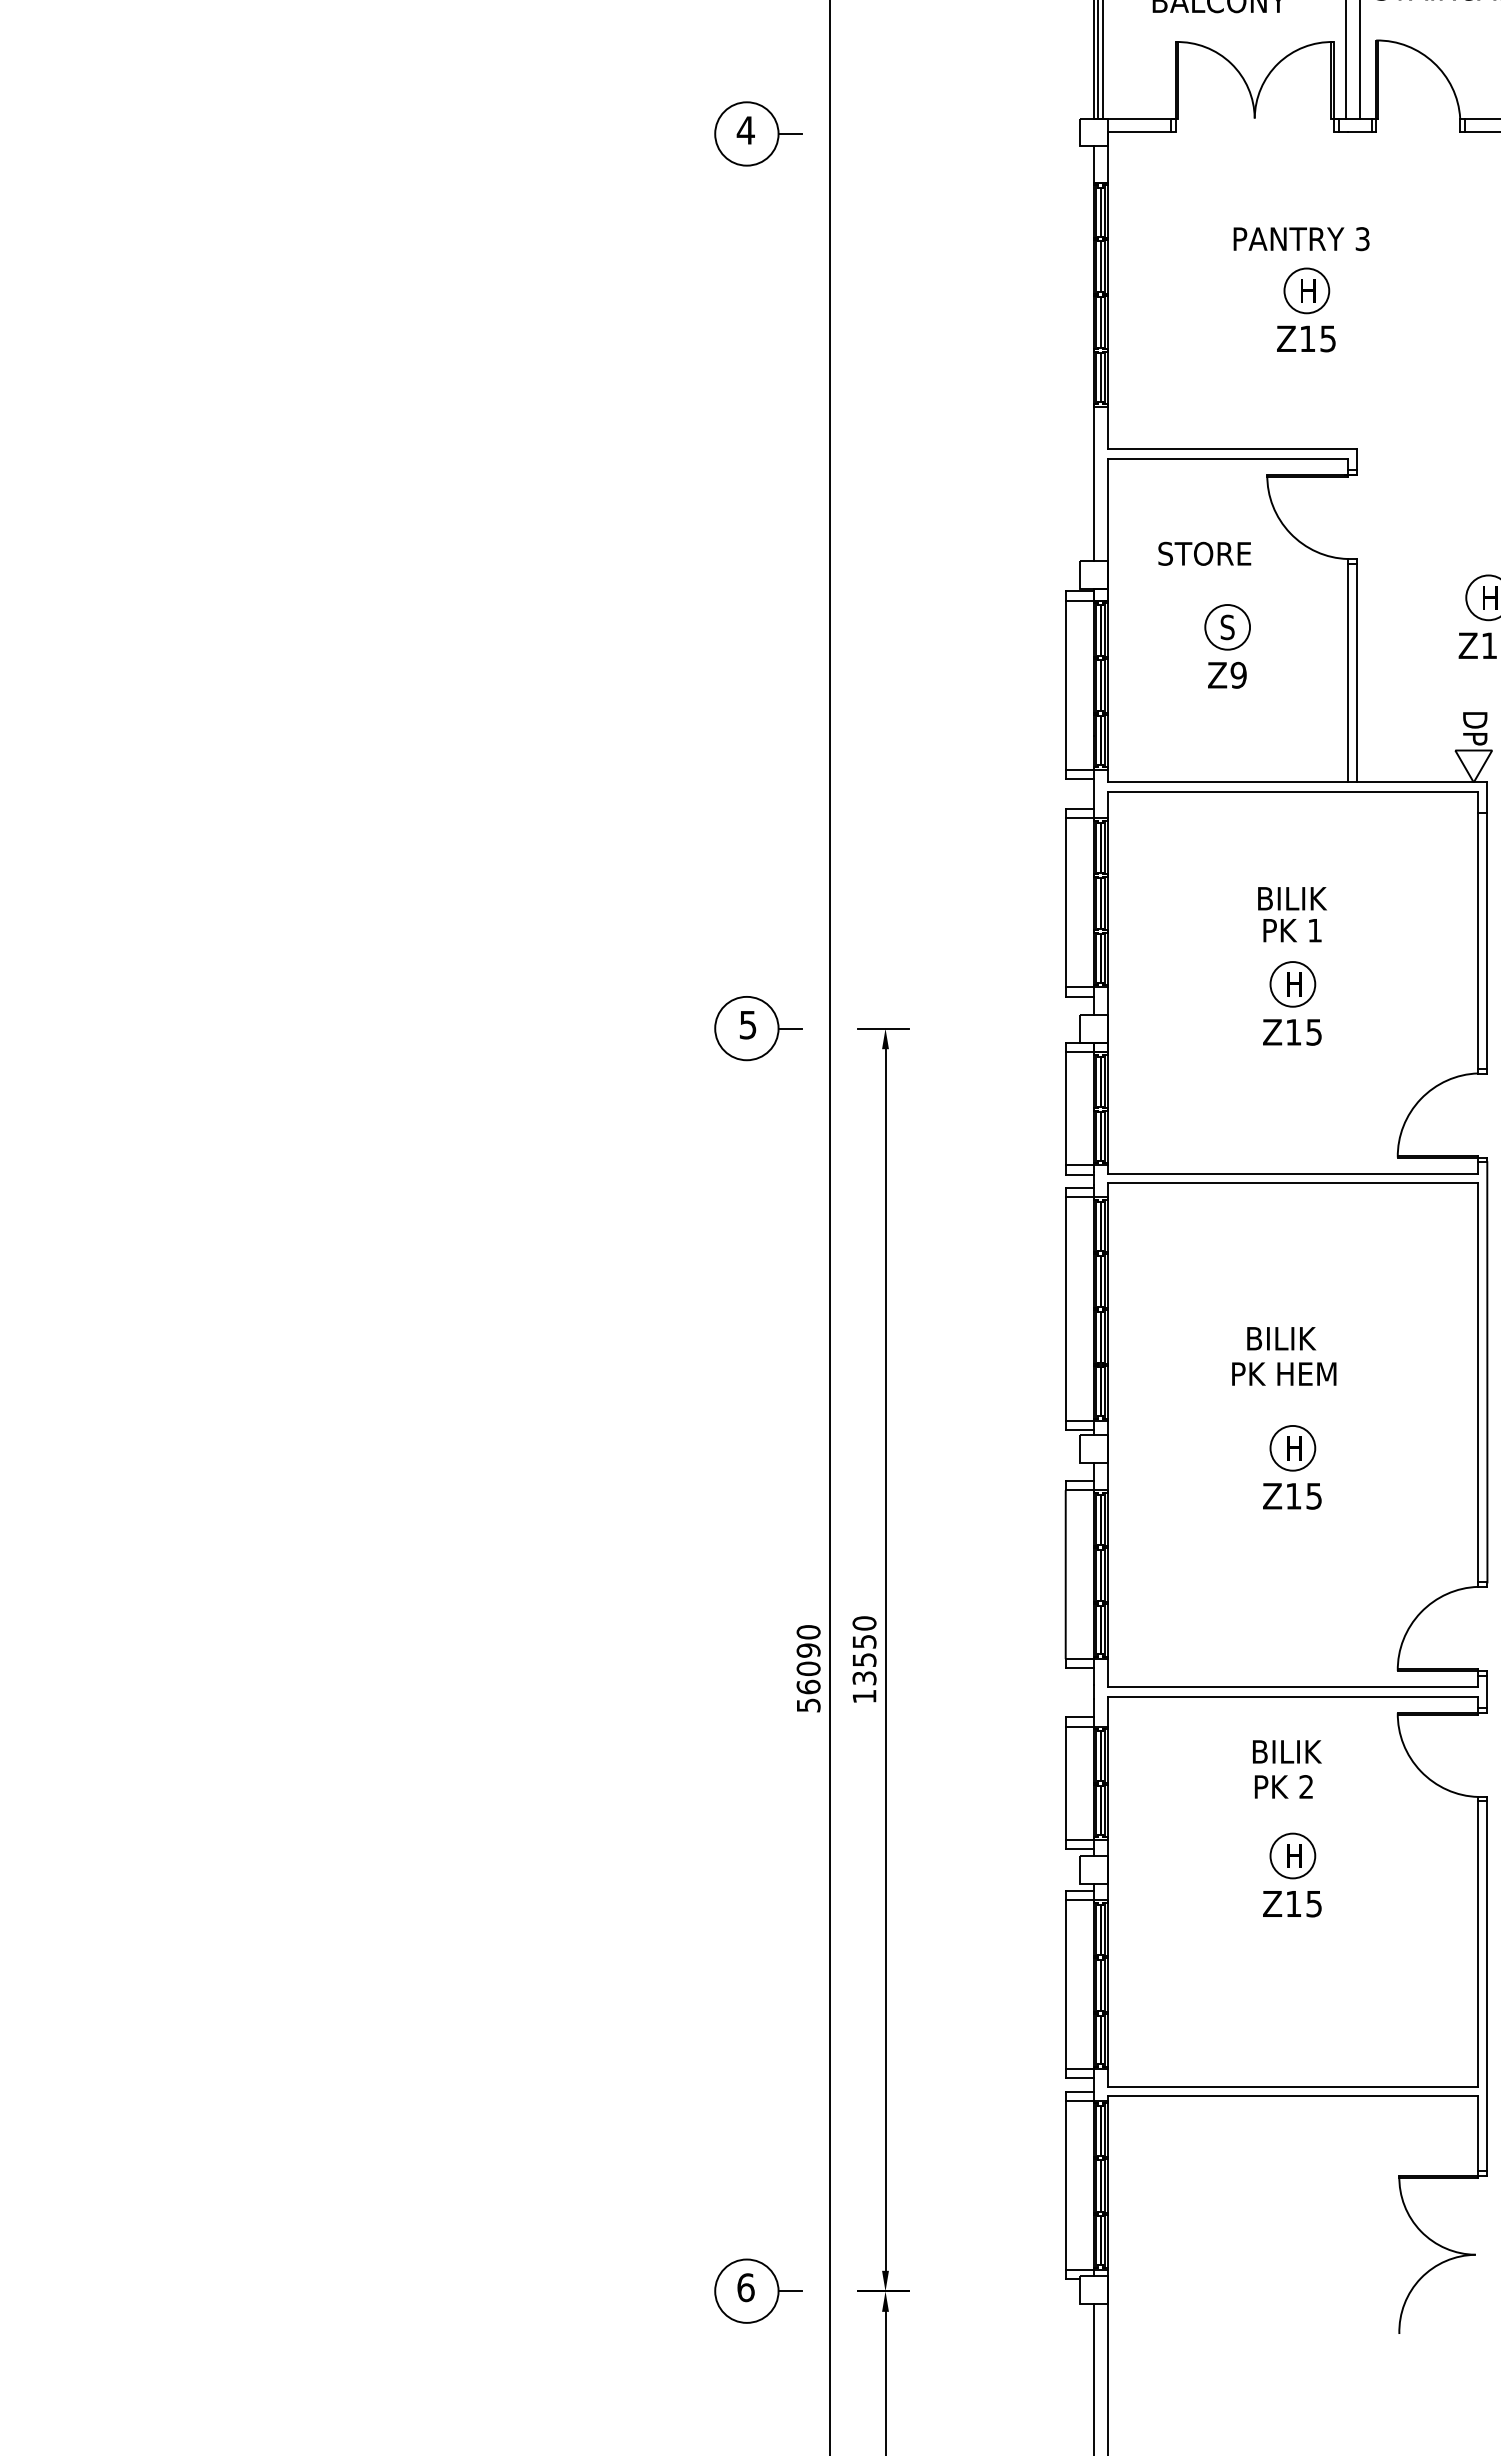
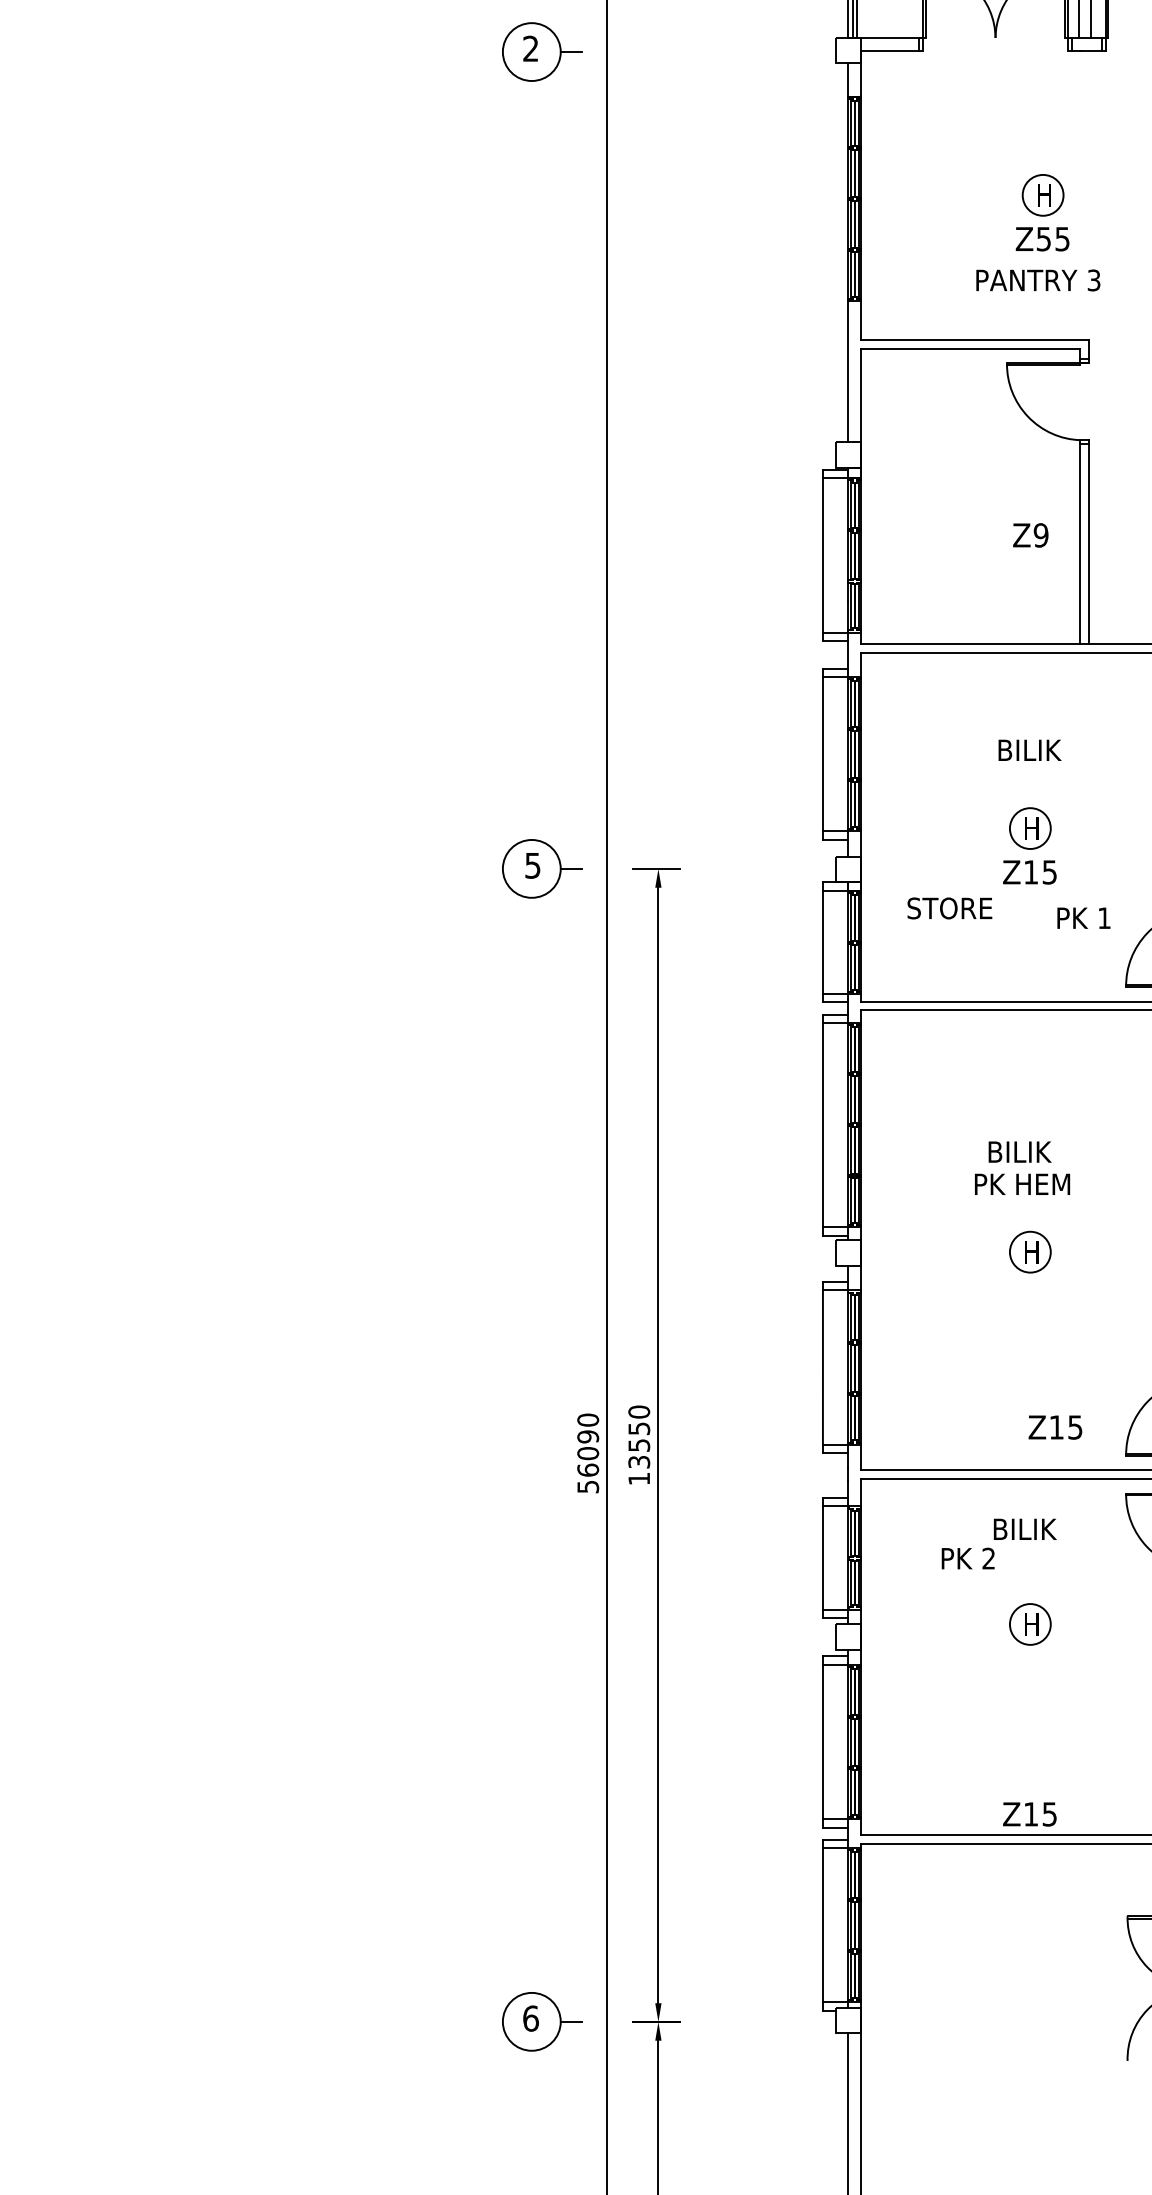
text: (745, 130) -> (530, 48), 4 -> 2
text: (1301, 239) -> (1038, 280), moved
text: (1307, 338) -> (1043, 238), Z15 -> Z55
text: (1204, 553) -> (949, 908), moved
part: (1227, 627) -> (970, 502), removed
text: (1227, 674) -> (1030, 534), moved
text: (1292, 930) -> (1083, 918), moved
text: (1292, 1496) -> (1055, 1427), moved
text: (1283, 1786) -> (967, 1558), moved
text: (1292, 1904) -> (1030, 1814), moved

